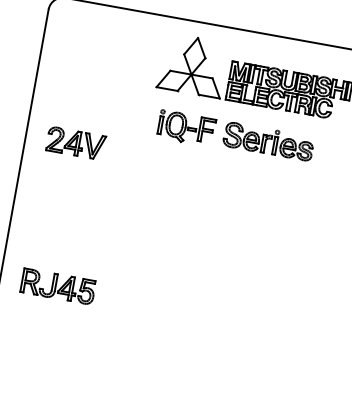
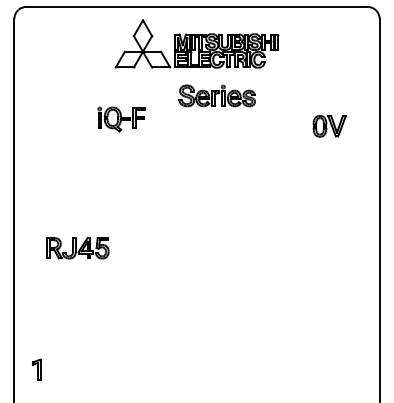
part: (186, 128) -> (121, 119), moved
part: (76, 143) -> (57, 126), removed
part: (57, 286) -> (77, 248), moved

